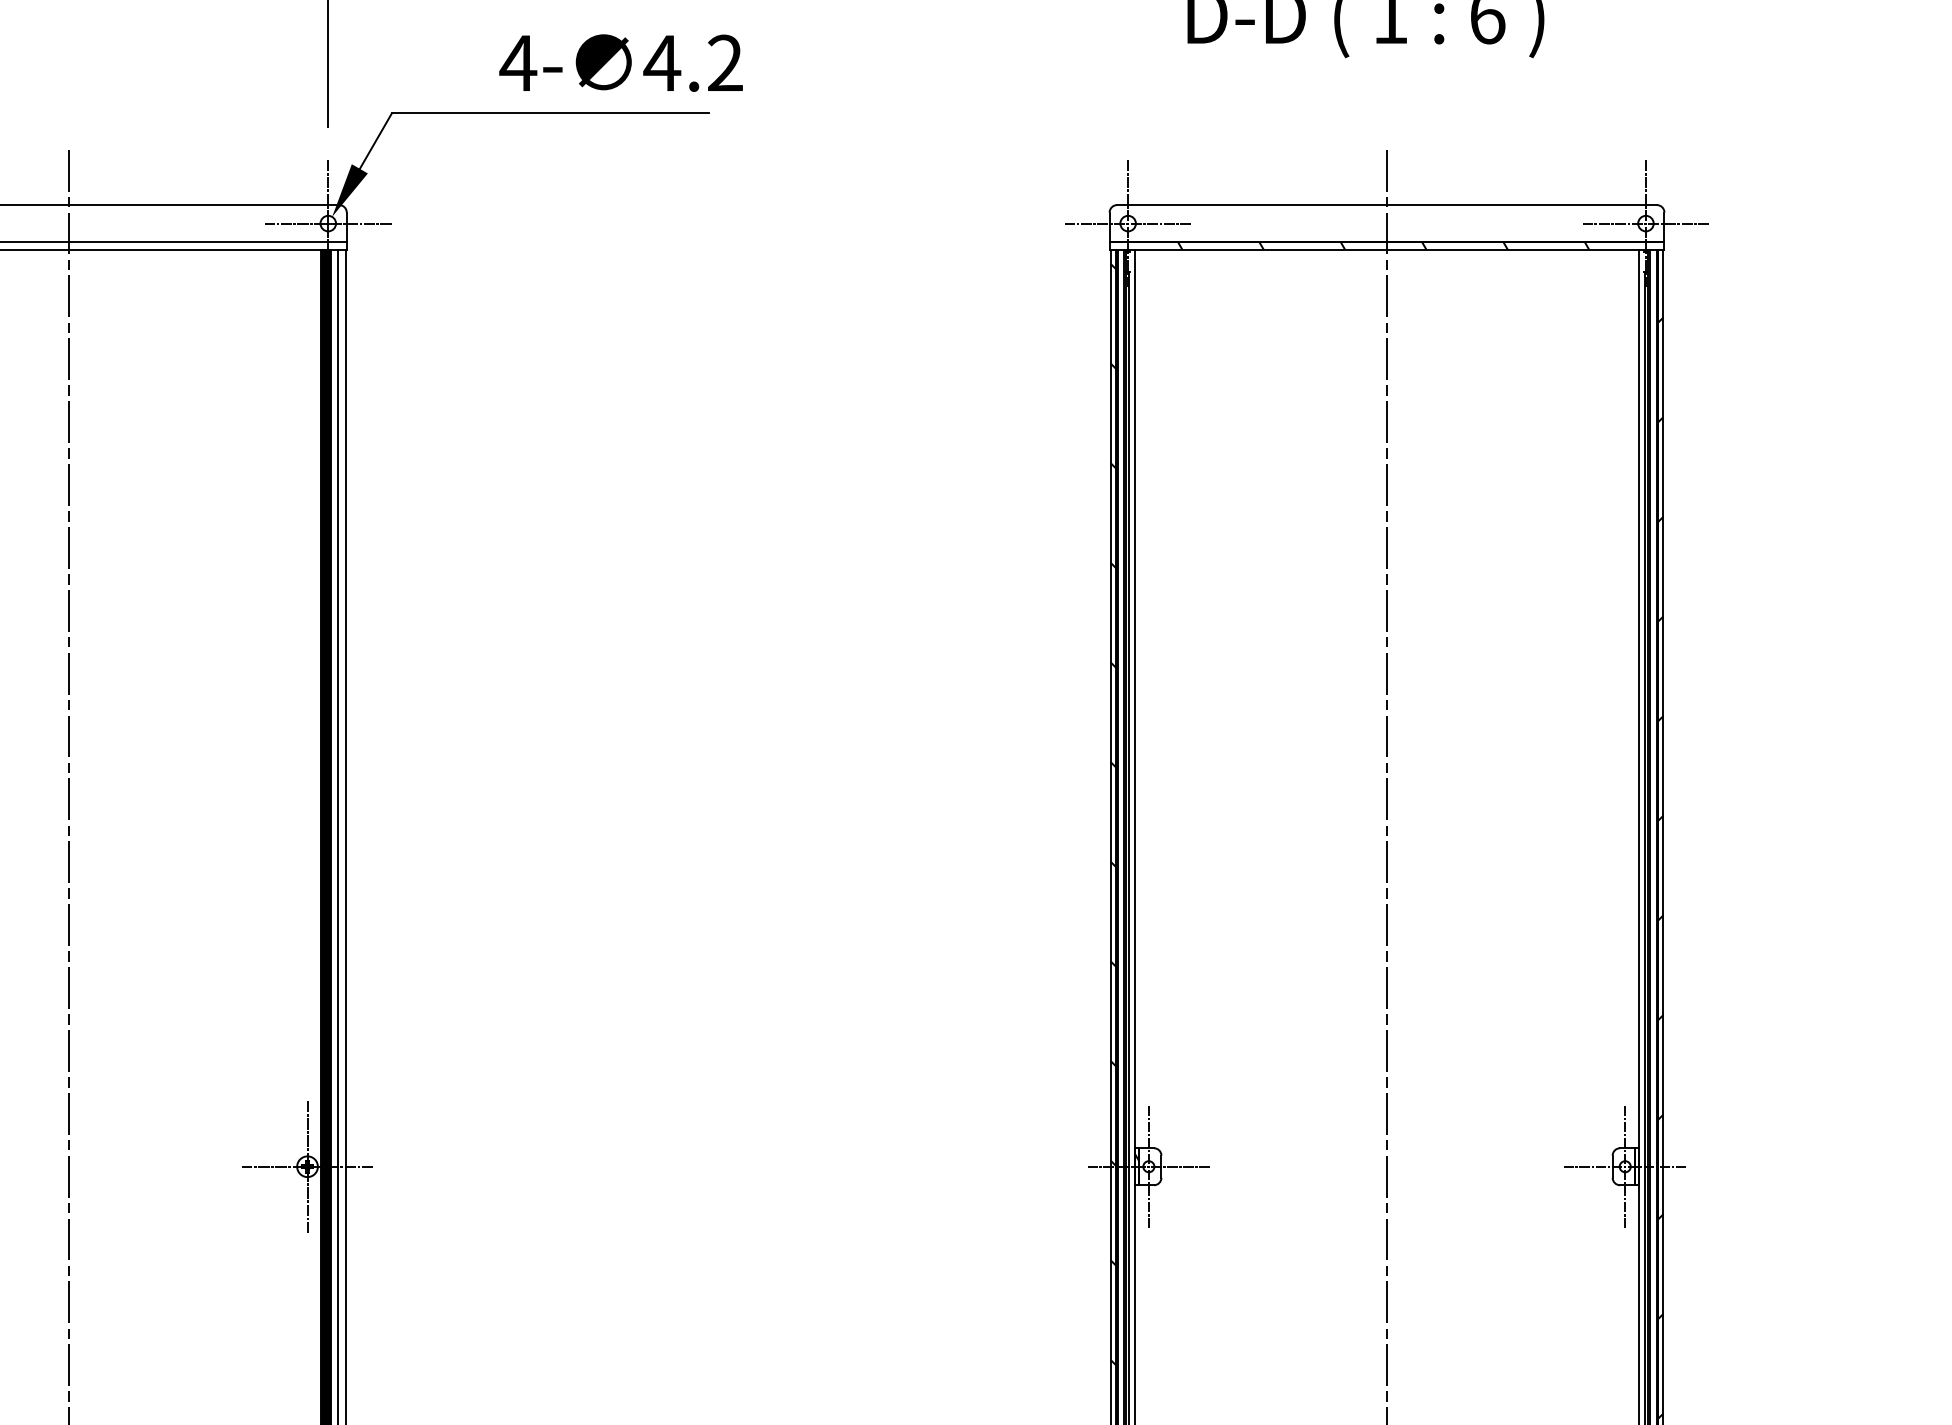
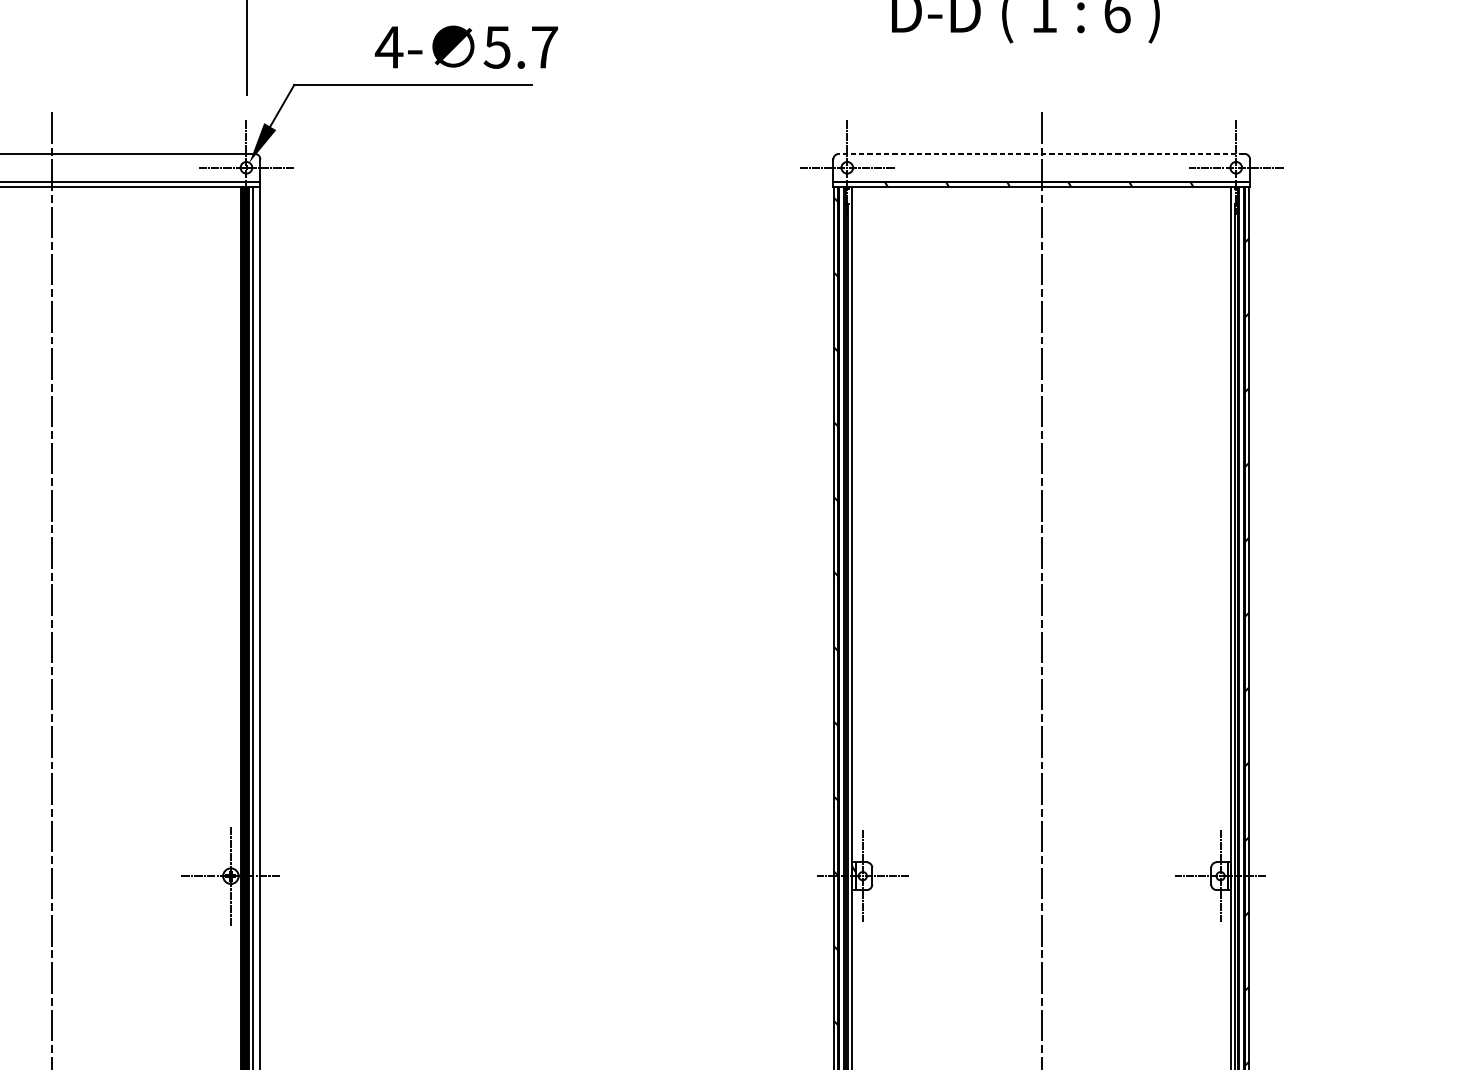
text: (693, 62) -> (520, 46), 4.2 -> 5.7
line: (1387, 205) -> (1042, 154), solid -> dashed

